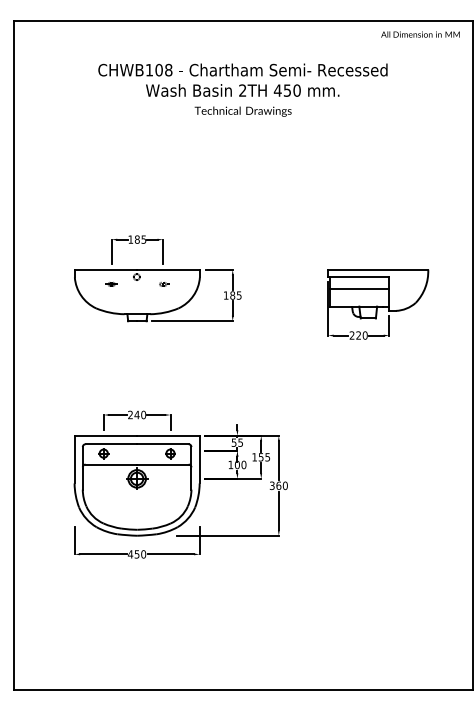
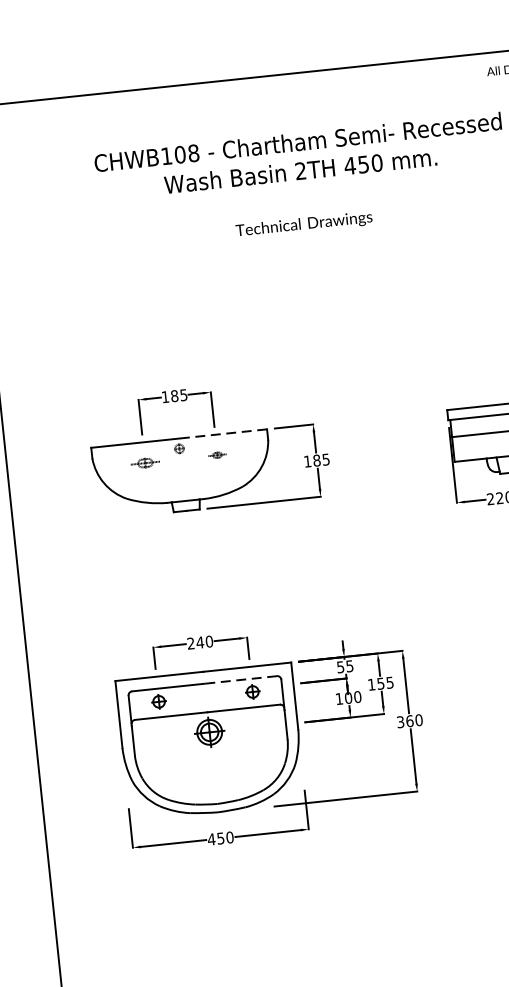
text: (242, 111) -> (303, 224), moved
line: (168, 269) -> (222, 433), solid -> dashed
part: (111, 283) -> (144, 461), size x1.6
line: (162, 444) -> (240, 680), solid -> dashed

